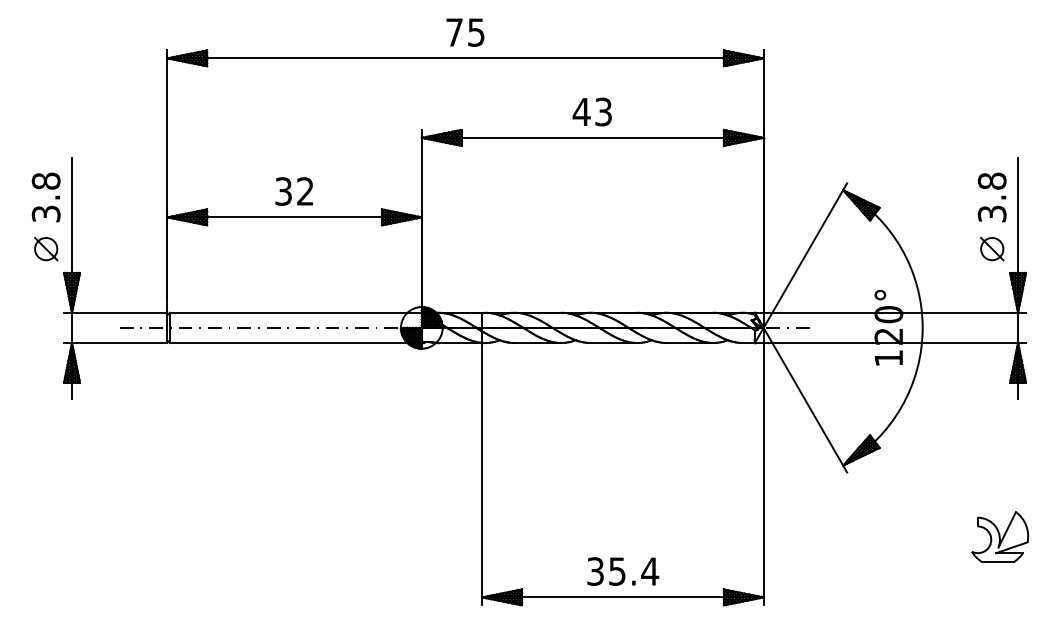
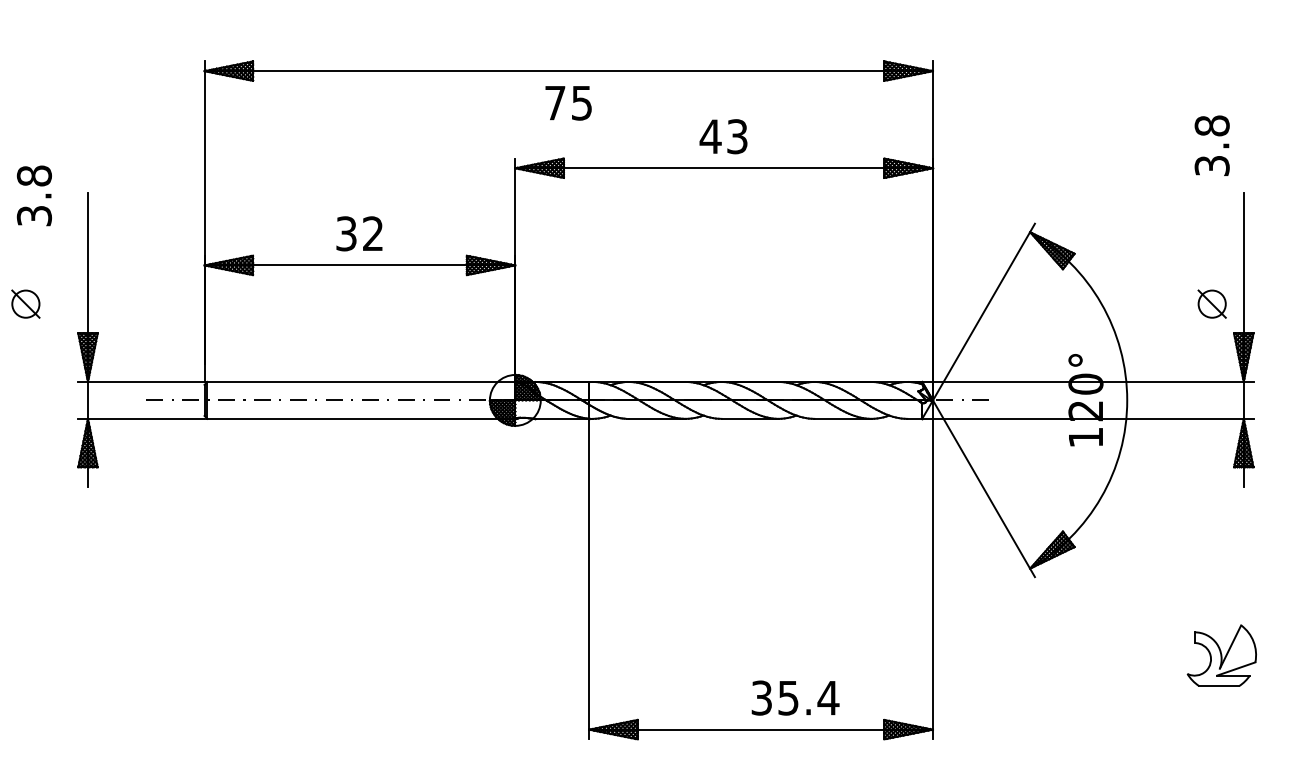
text: (465, 32) -> (568, 103), moved
text: (45, 197) -> (33, 195), moved
text: (991, 197) -> (1211, 145), moved
part: (46, 249) -> (26, 304), moved
text: (623, 571) -> (795, 698), moved

